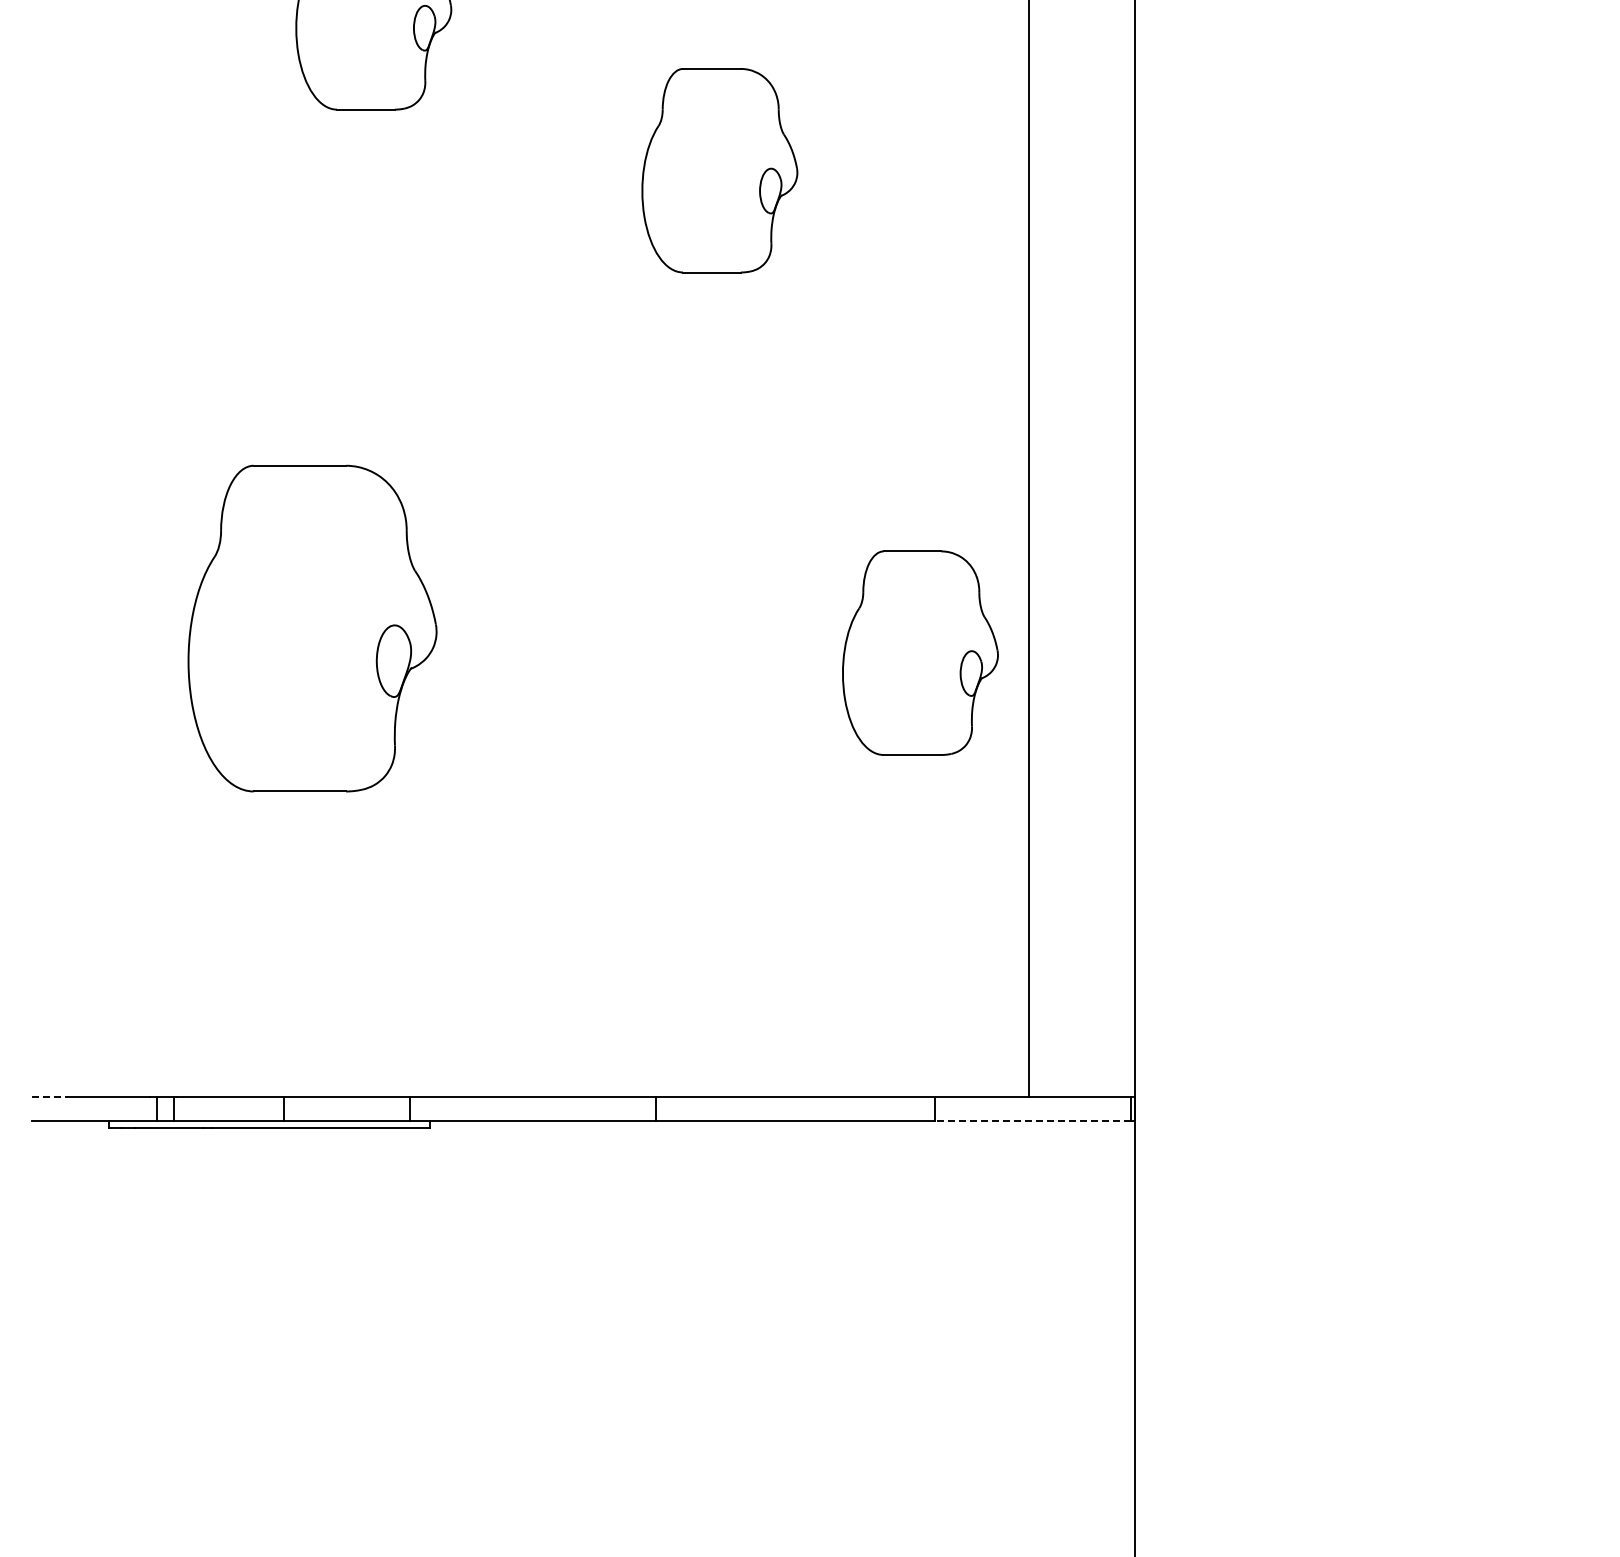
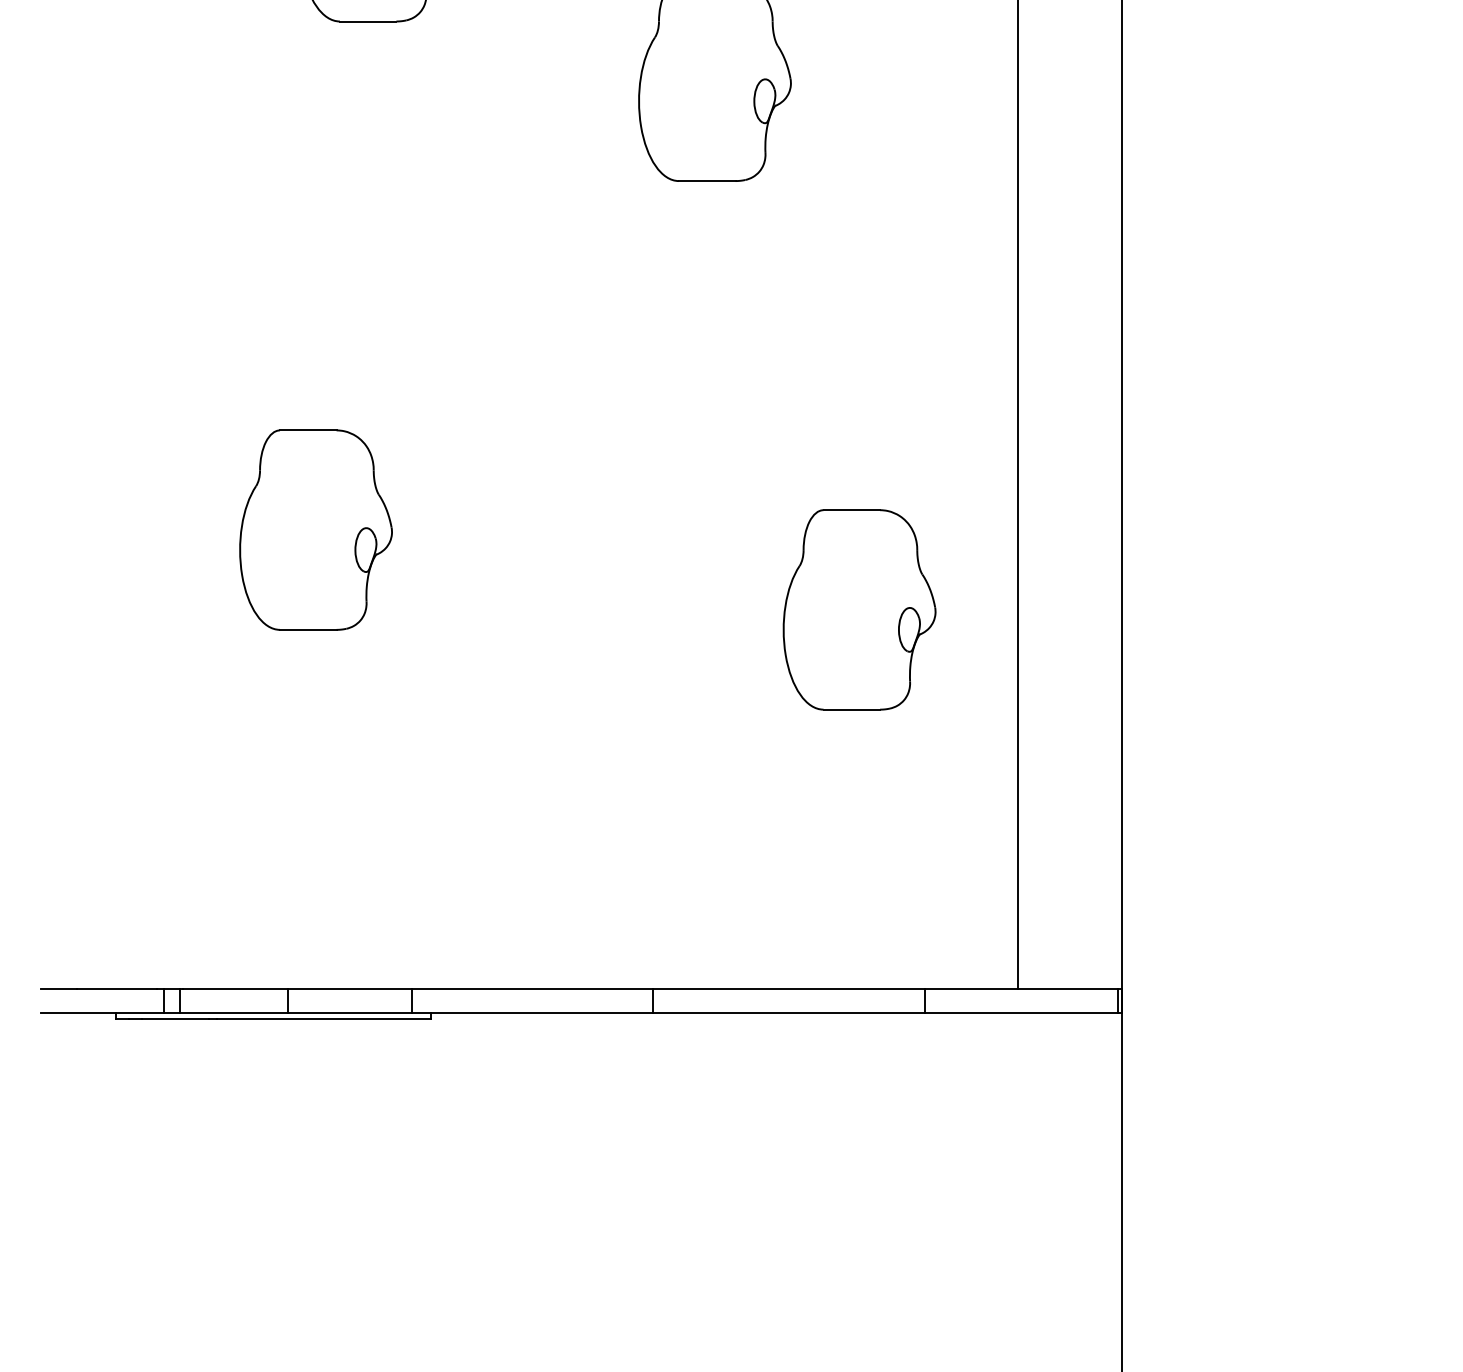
part: (312, 628) -> (315, 529), size x0.62
part: (920, 652) -> (859, 609), moved
line: (50, 1096) -> (59, 988), dashed -> solid
line: (1032, 1121) -> (1021, 1012), dashed -> solid

